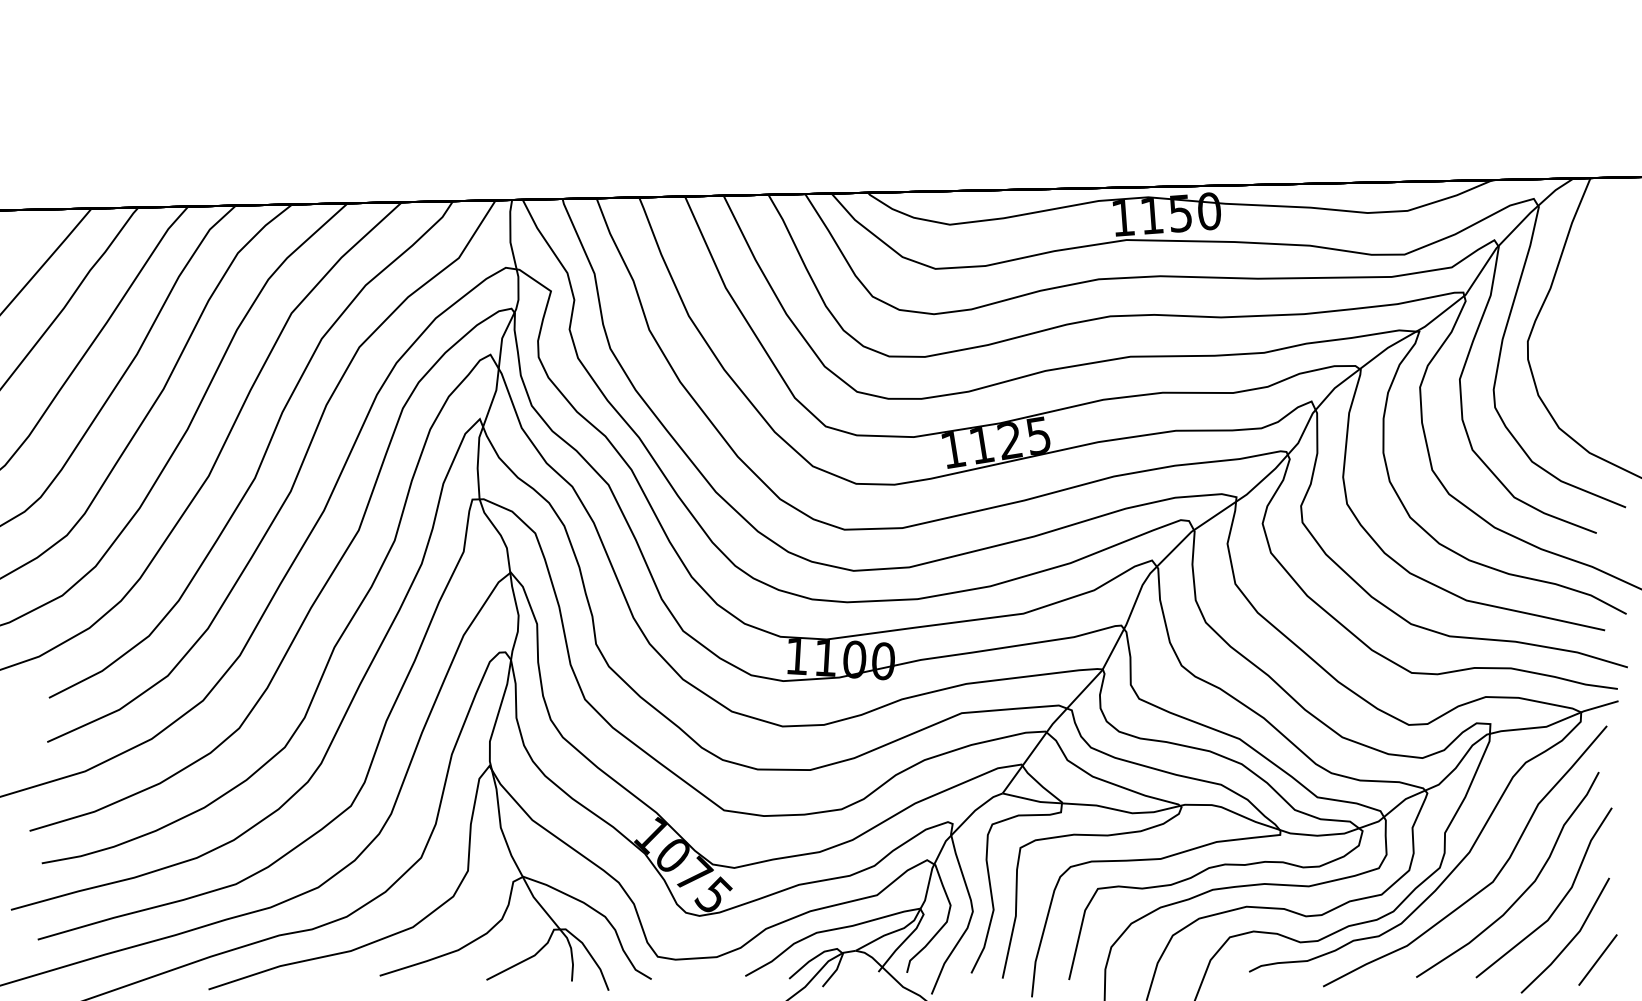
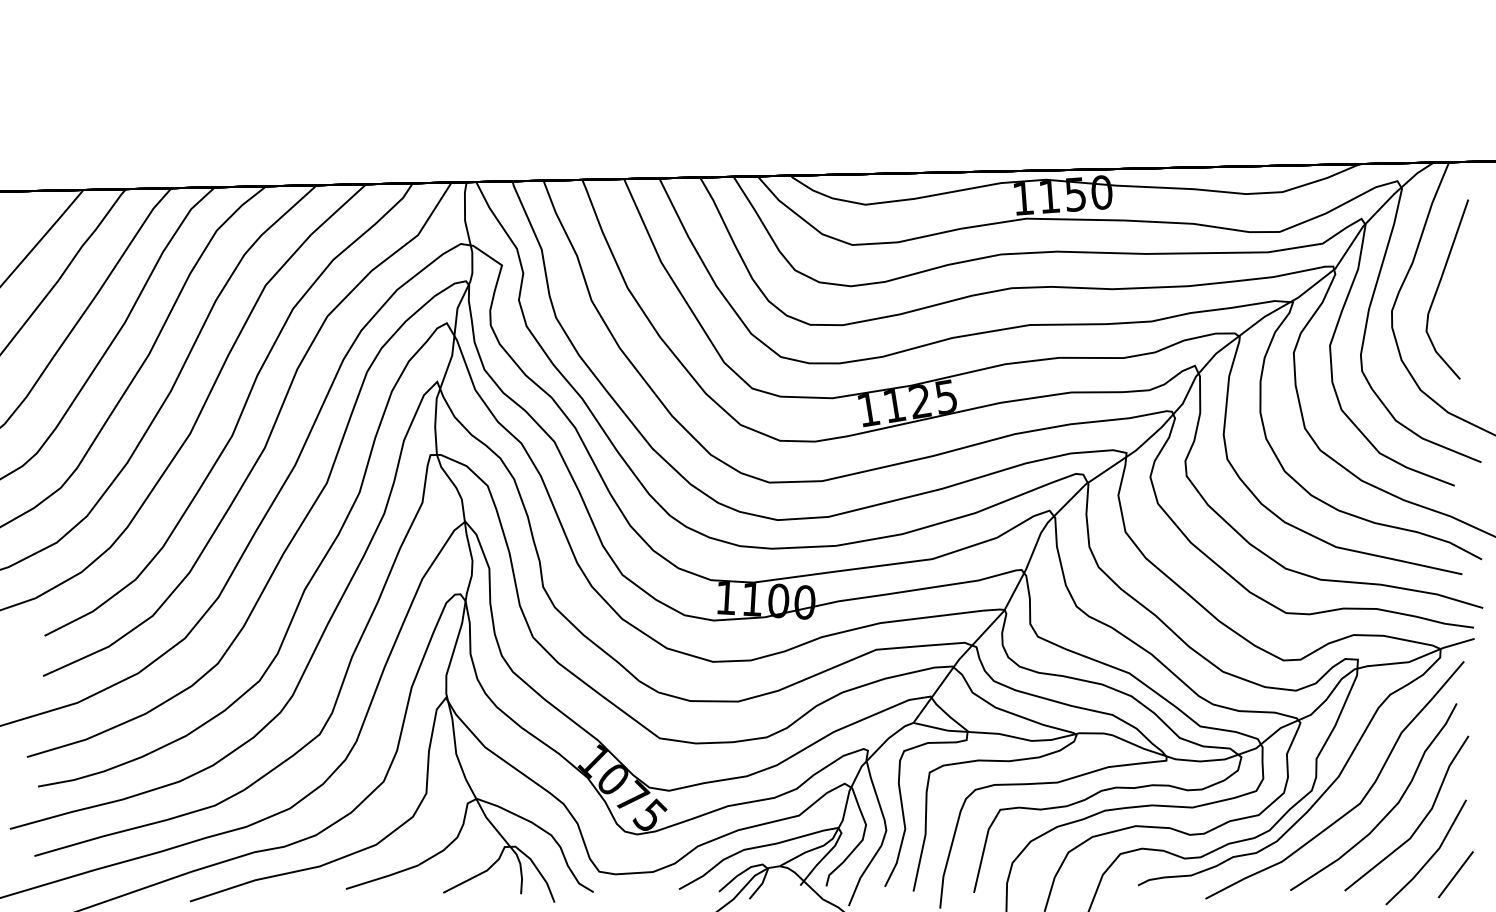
part: (1579, 314) -> (1439, 286), added

